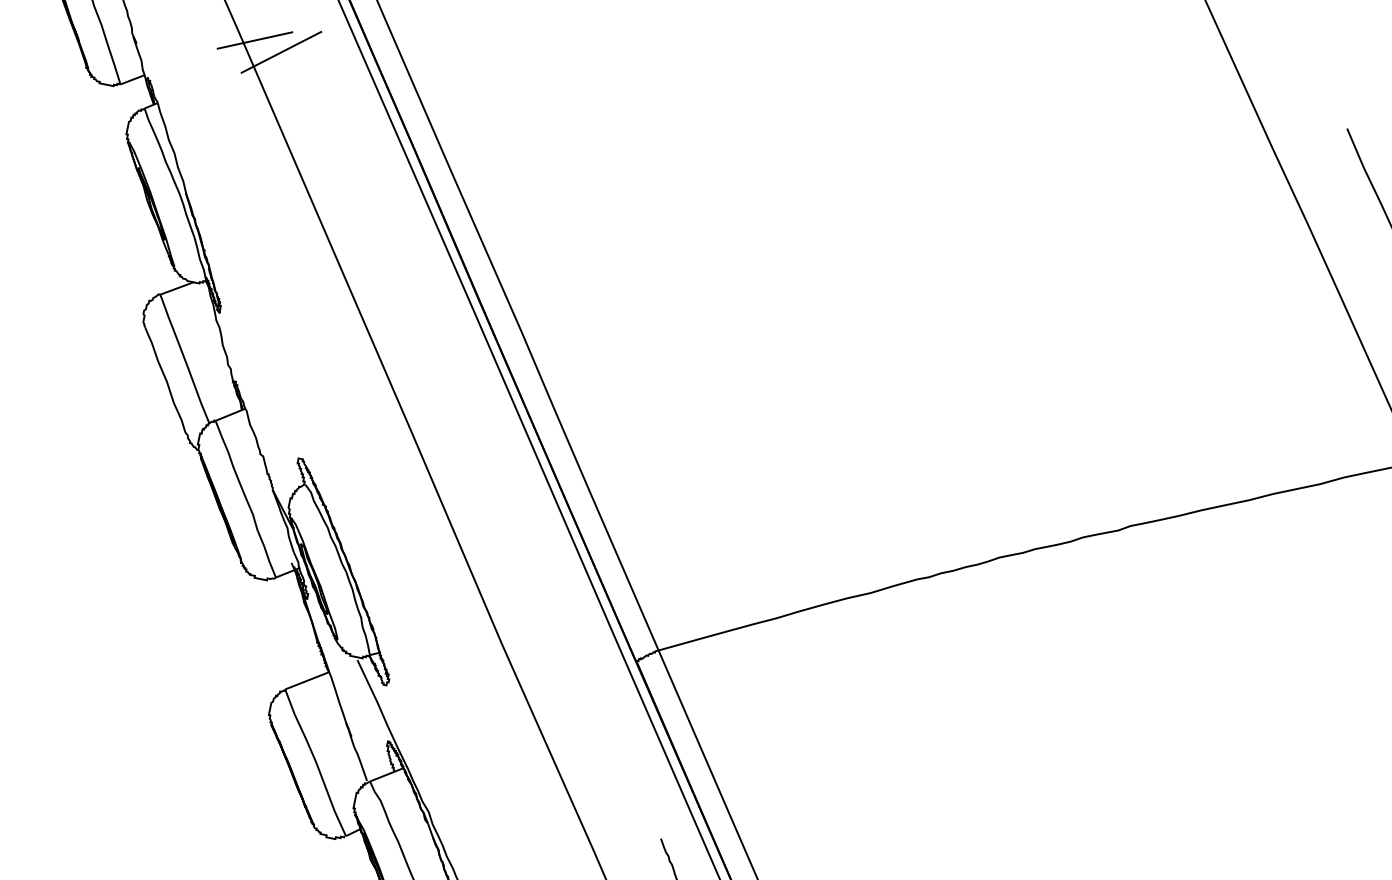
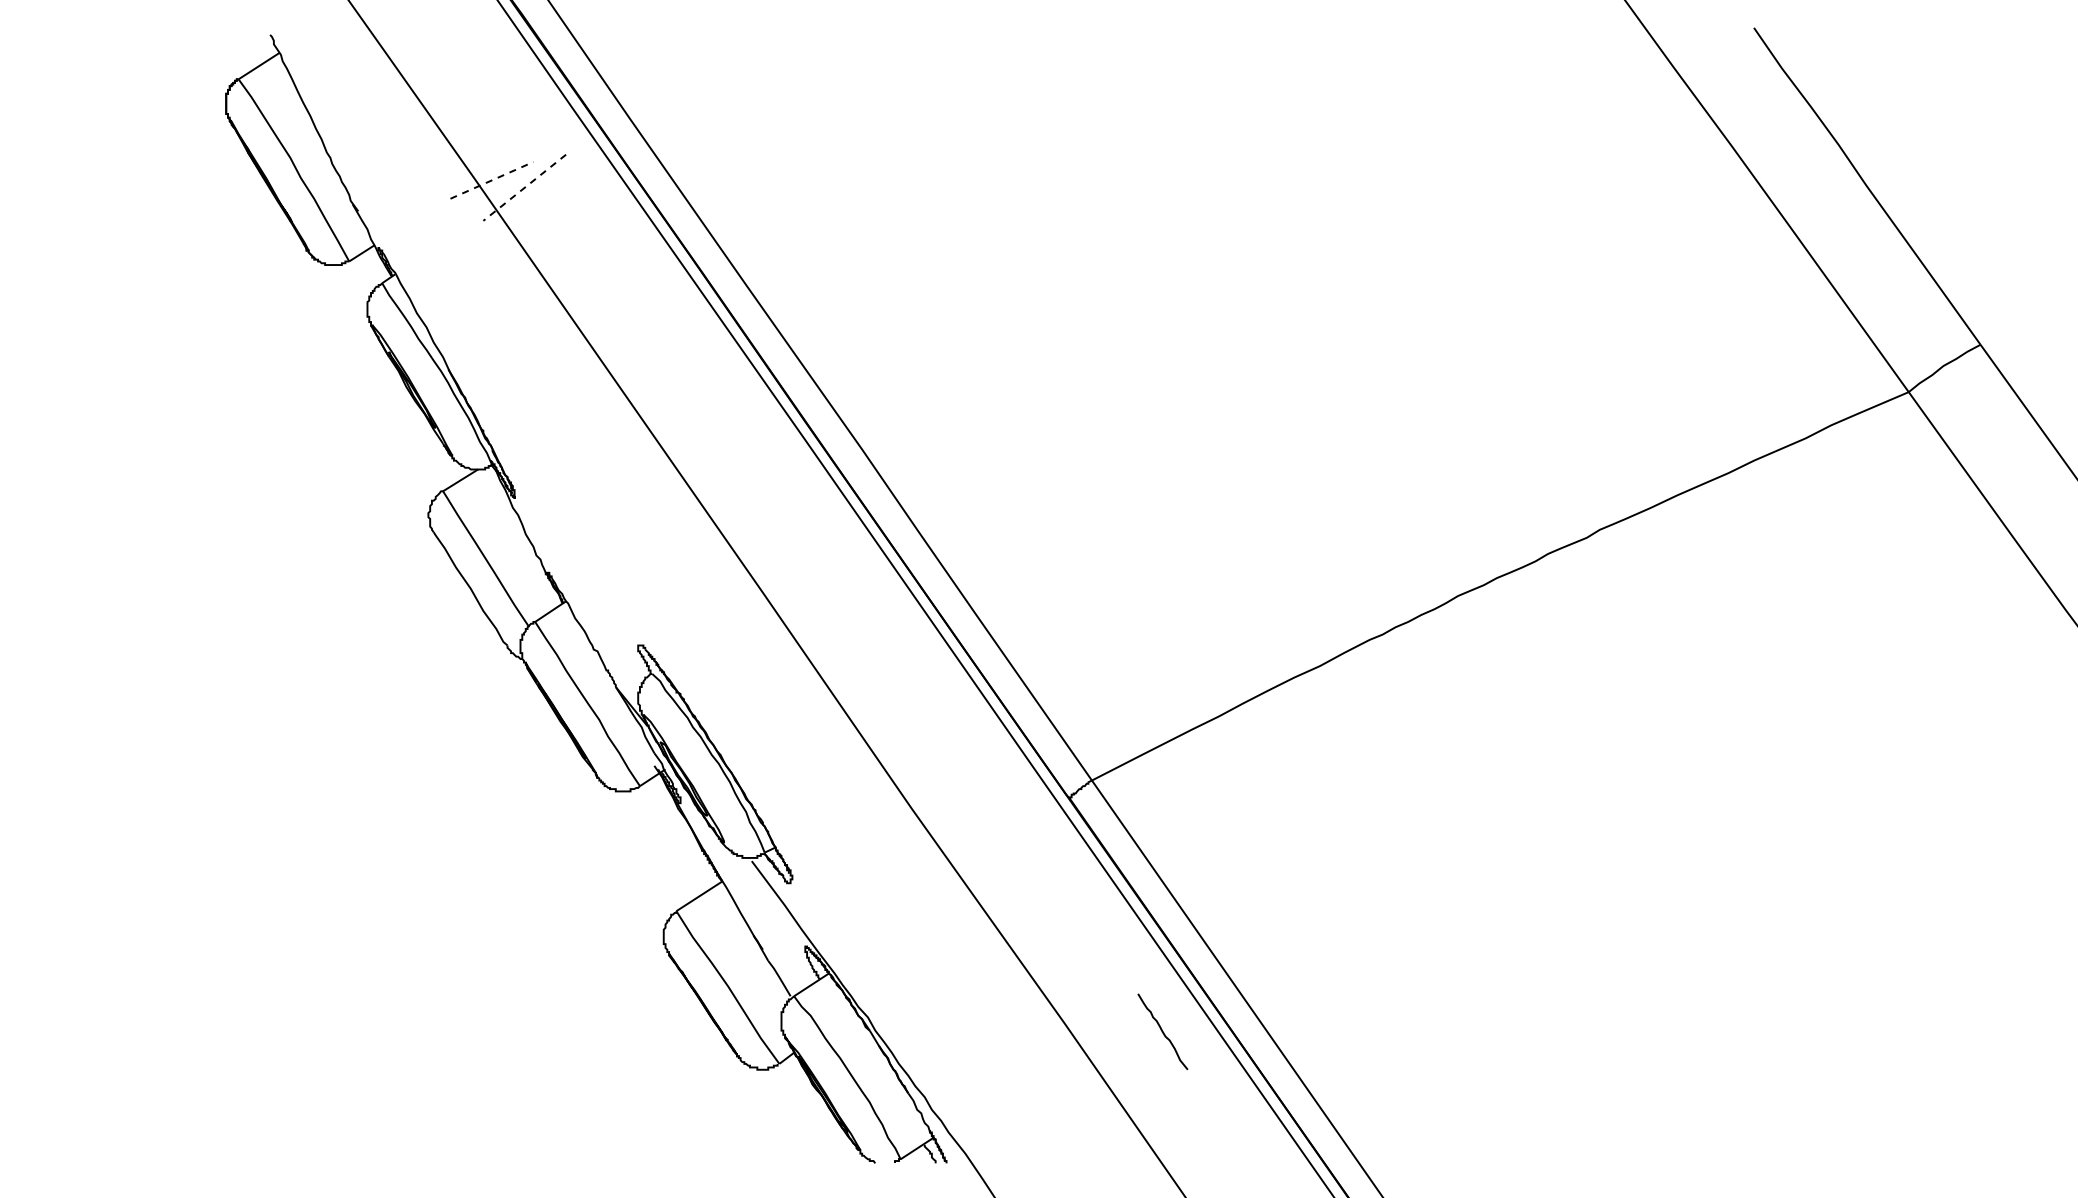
line: (255, 40) -> (492, 180), solid -> dashed
line: (281, 52) -> (524, 187), solid -> dashed

